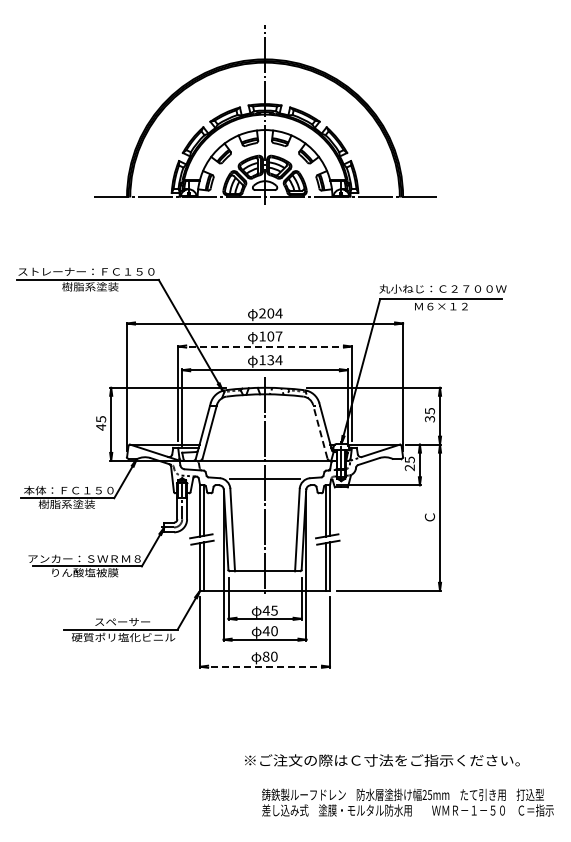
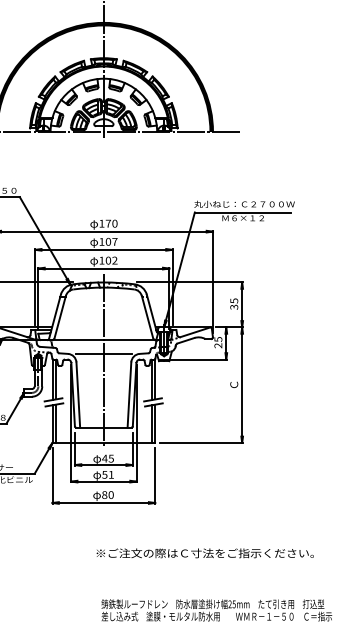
text: (270, 313) -> (108, 223), 204 -> 170
line: (265, 346) -> (104, 249), dashed -> solid
text: (274, 360) -> (111, 260), 134 -> 102
line: (320, 431) -> (147, 317), dashed -> solid
text: (269, 631) -> (107, 475), 40 -> 51
line: (265, 666) -> (104, 502), dashed -> solid
text: (382, 760) -> (205, 553), moved

